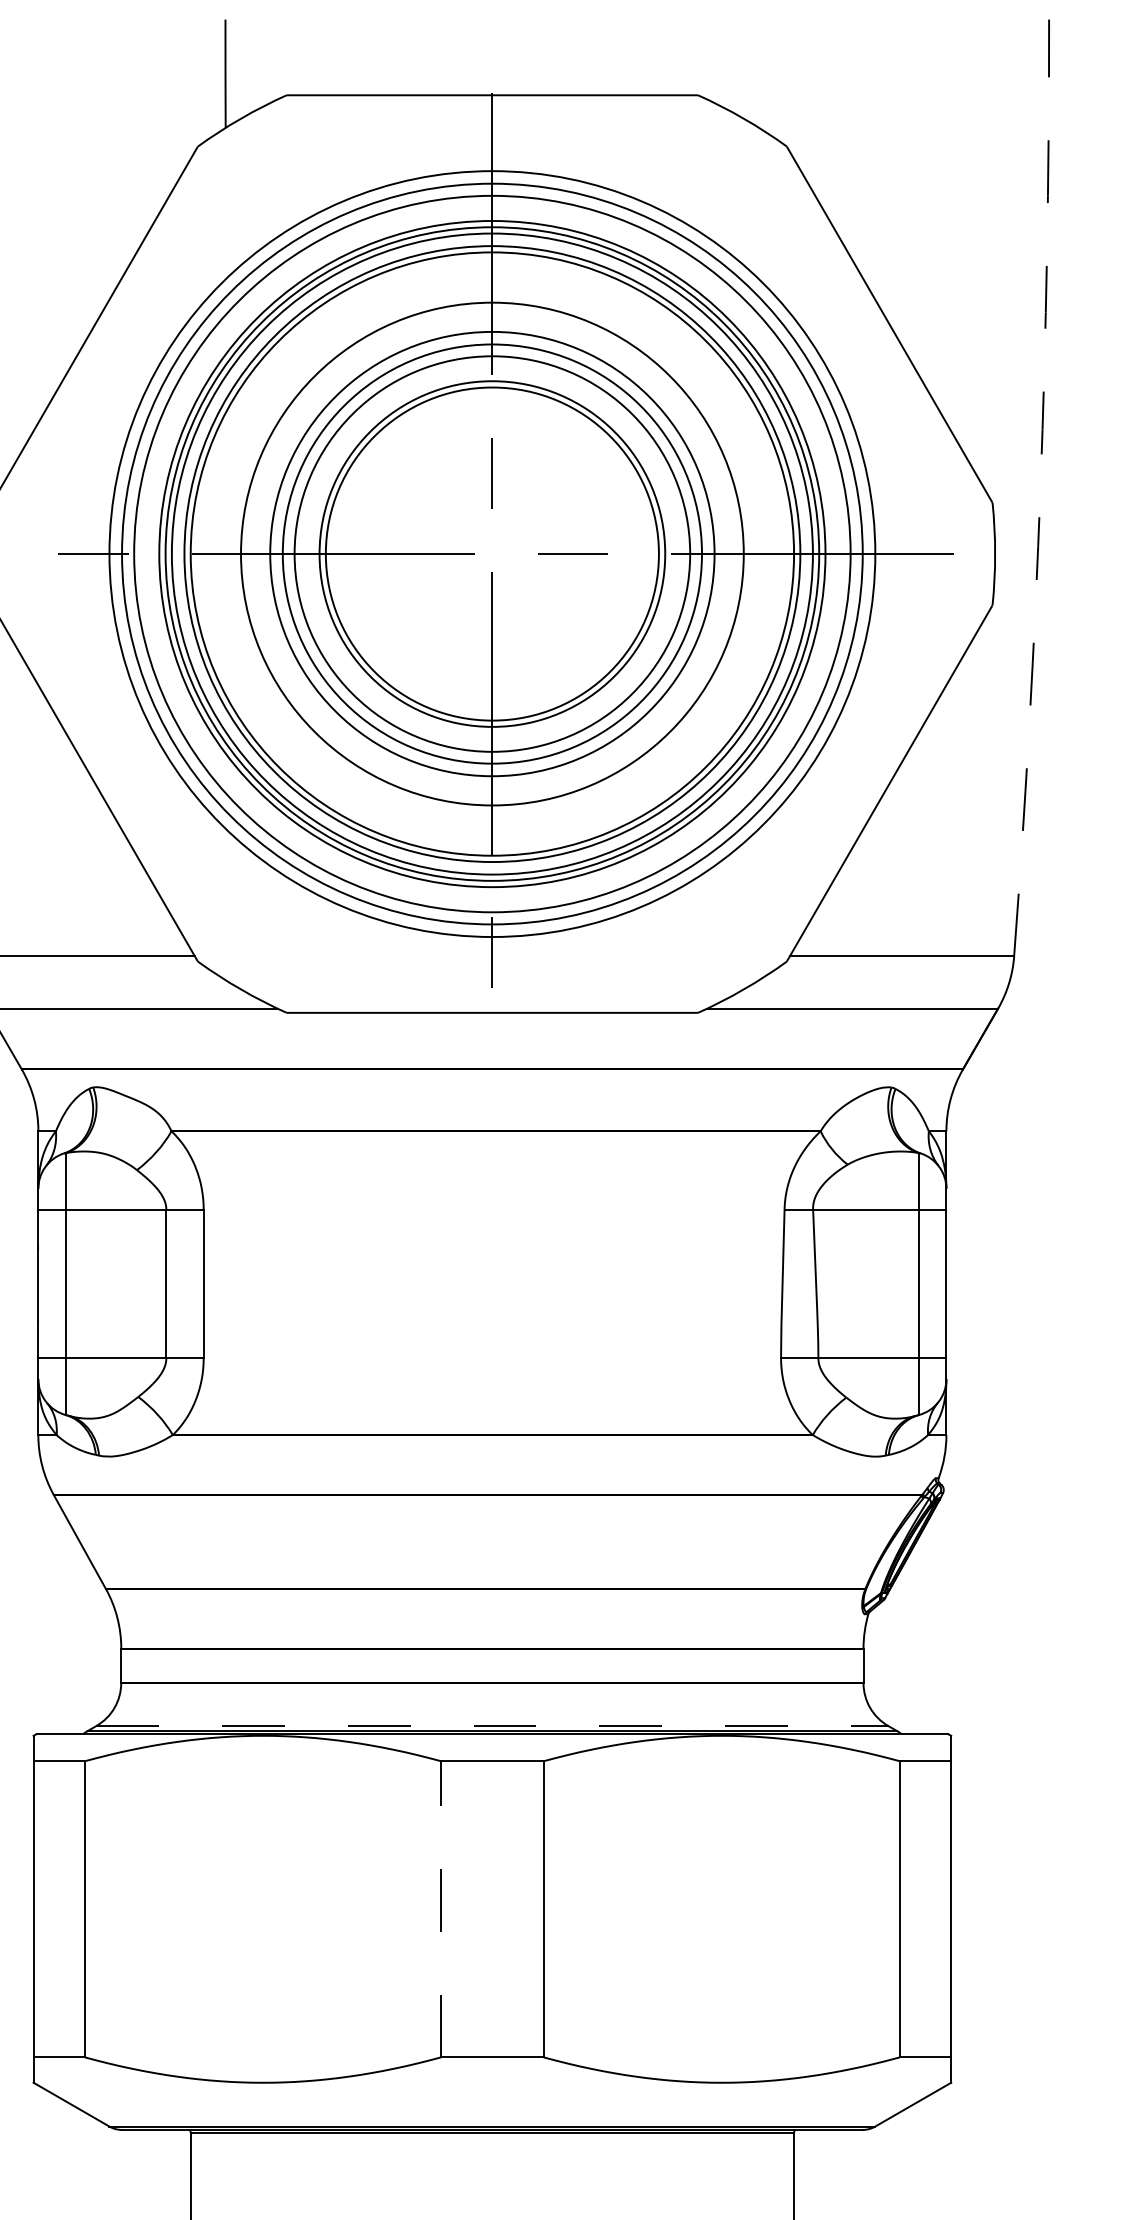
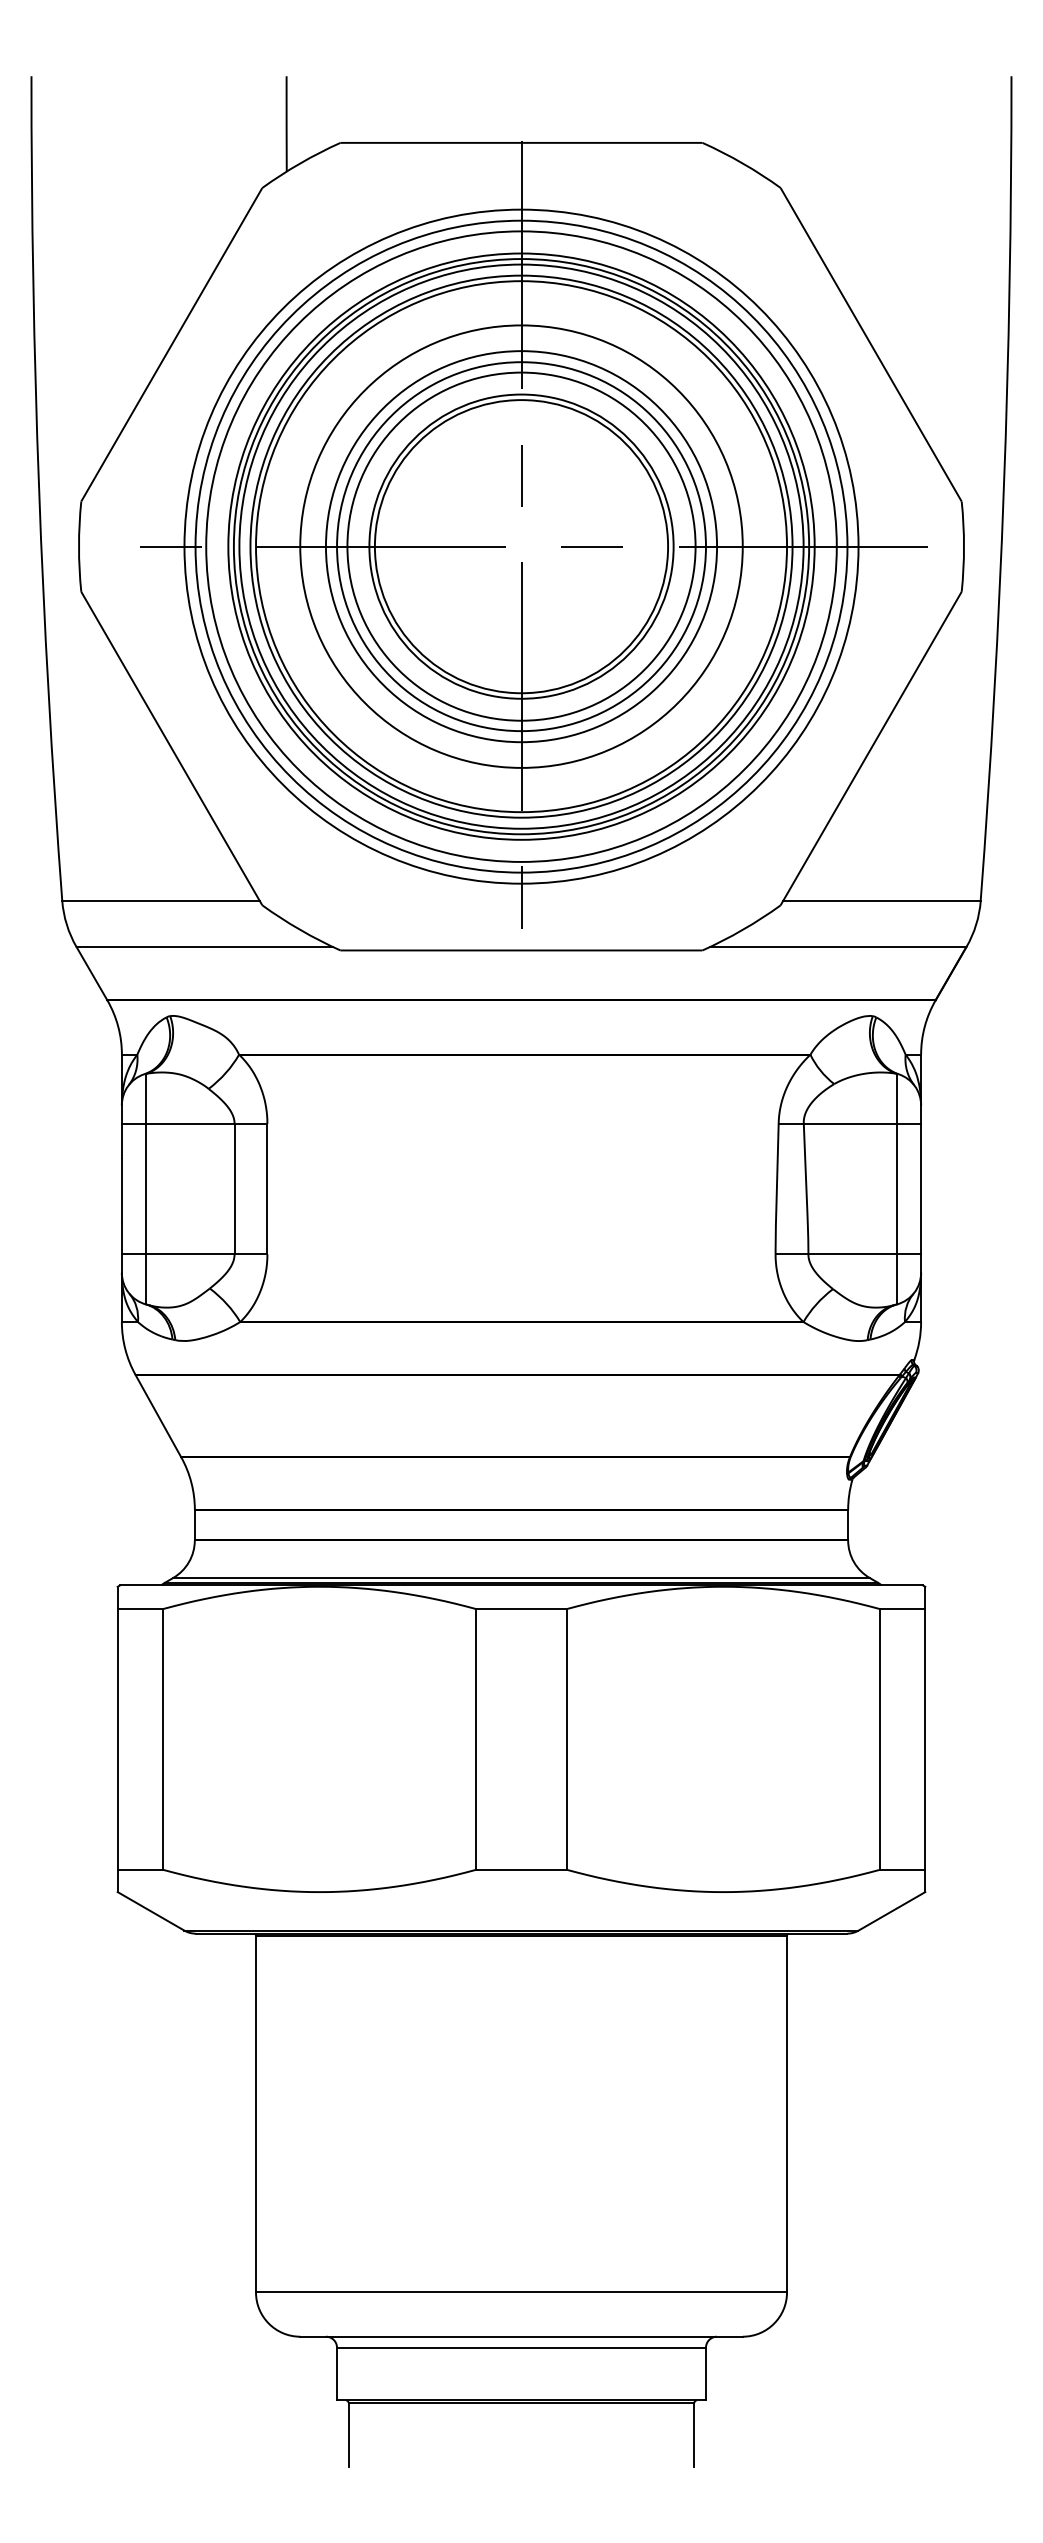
arc: (1040, 487) -> (1003, 488), dashed -> solid
line: (492, 1726) -> (521, 1578), dashed -> solid
line: (441, 1908) -> (476, 1738), dashed -> solid

